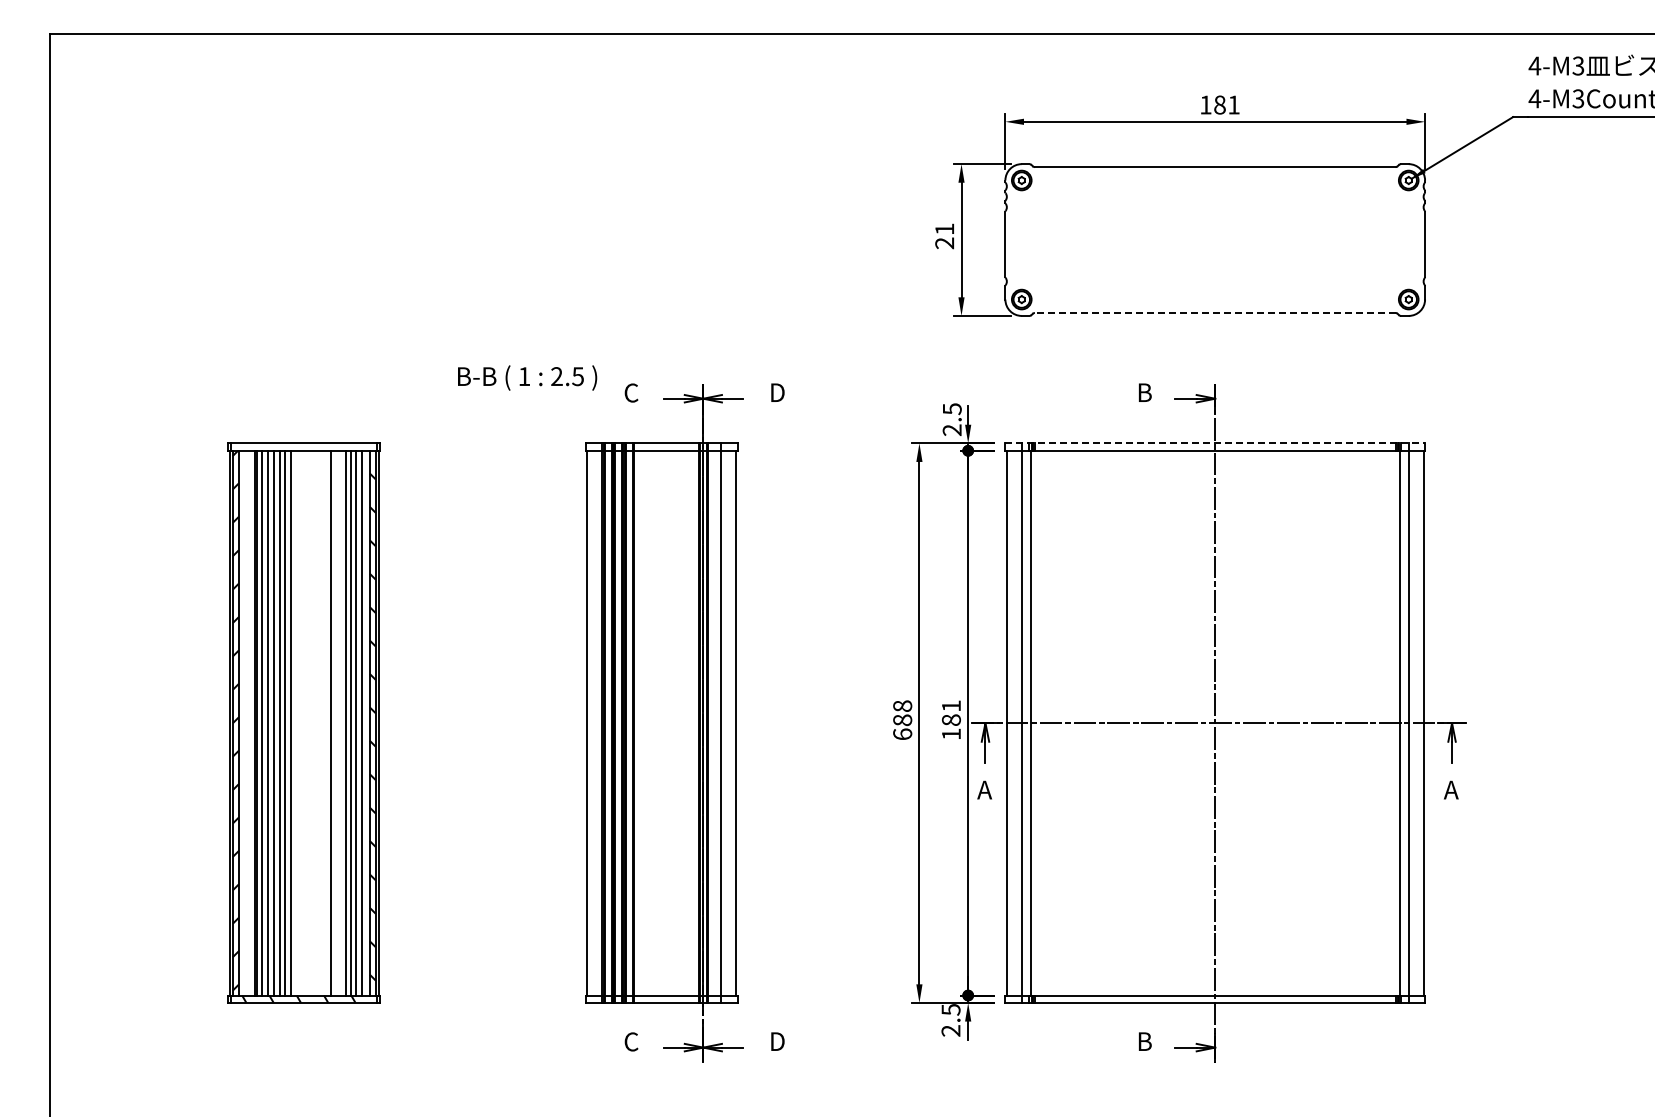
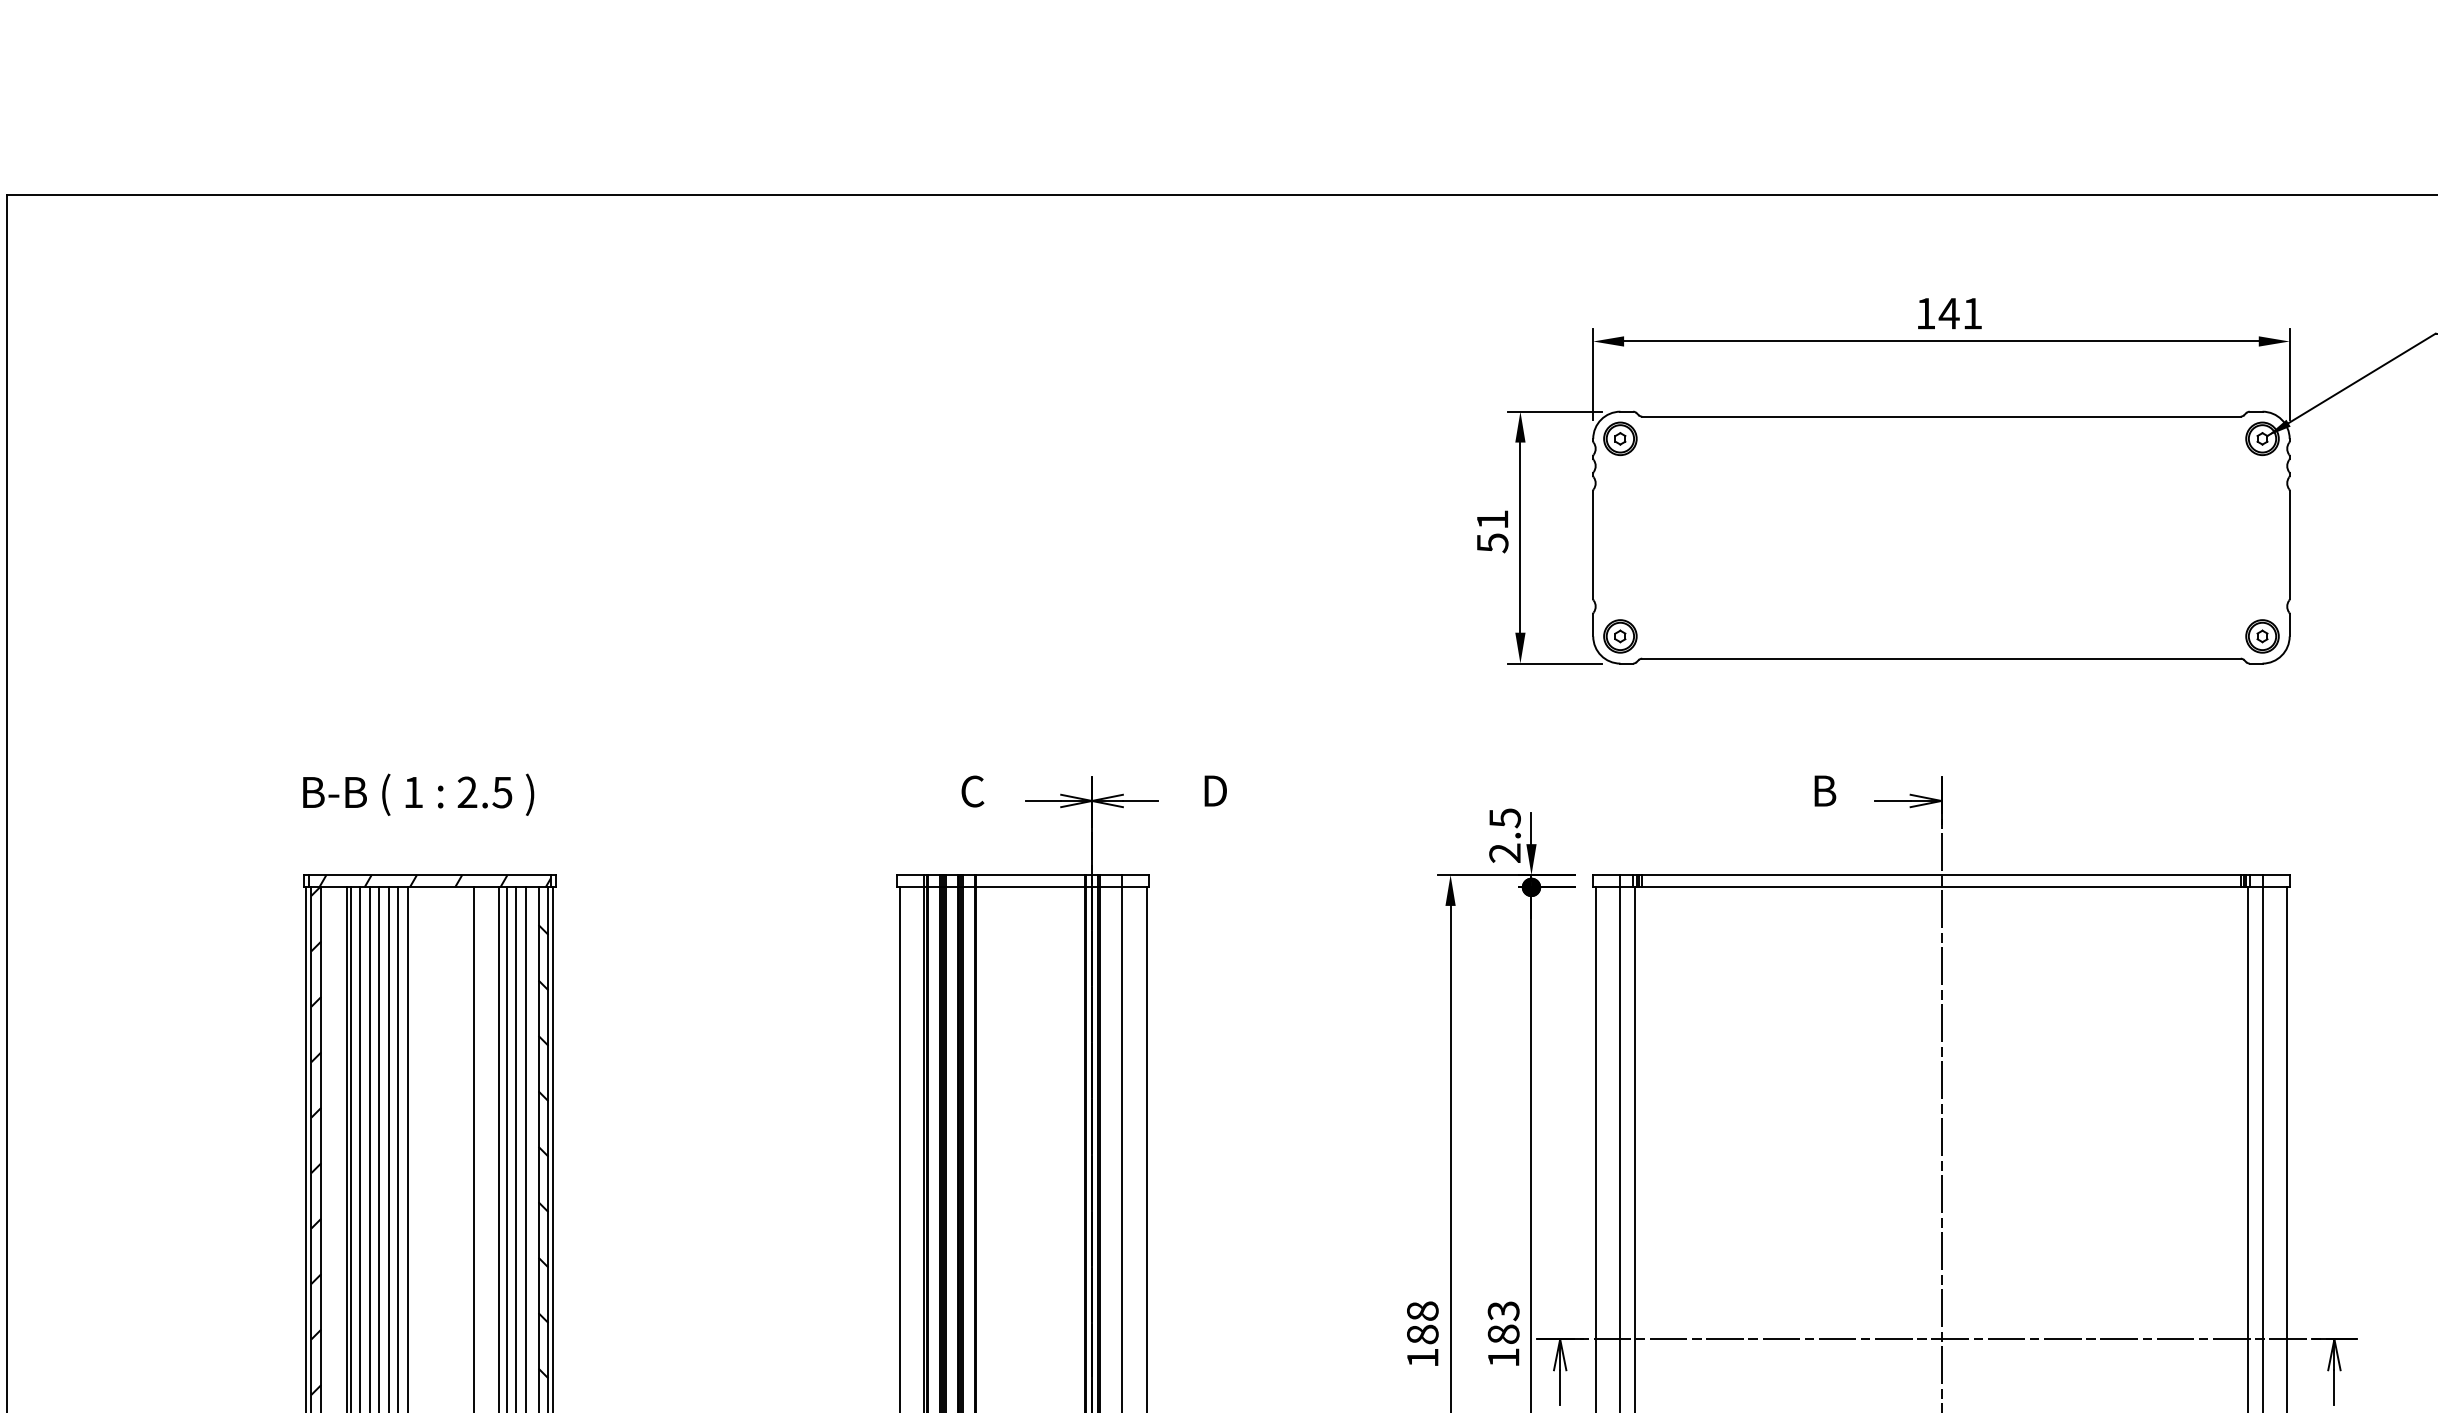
text: (1219, 104) -> (1948, 312), 181 -> 141
text: (944, 243) -> (1492, 543), 21 -> 51
line: (1214, 312) -> (1940, 657), dashed -> solid
text: (527, 377) -> (418, 793), moved
line: (1215, 443) -> (1941, 875), dashed -> solid
hatch: (307, 446) -> (435, 880), added
text: (950, 706) -> (1502, 1311), 181 -> 183
text: (902, 733) -> (1422, 1356), 688 -> 188

